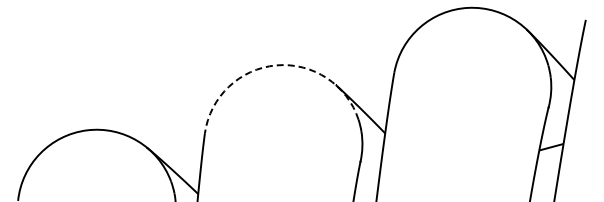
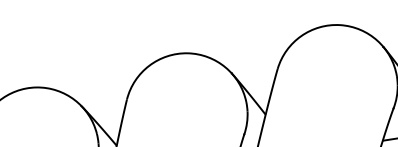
arc: (276, 65) -> (187, 53), dashed -> solid

